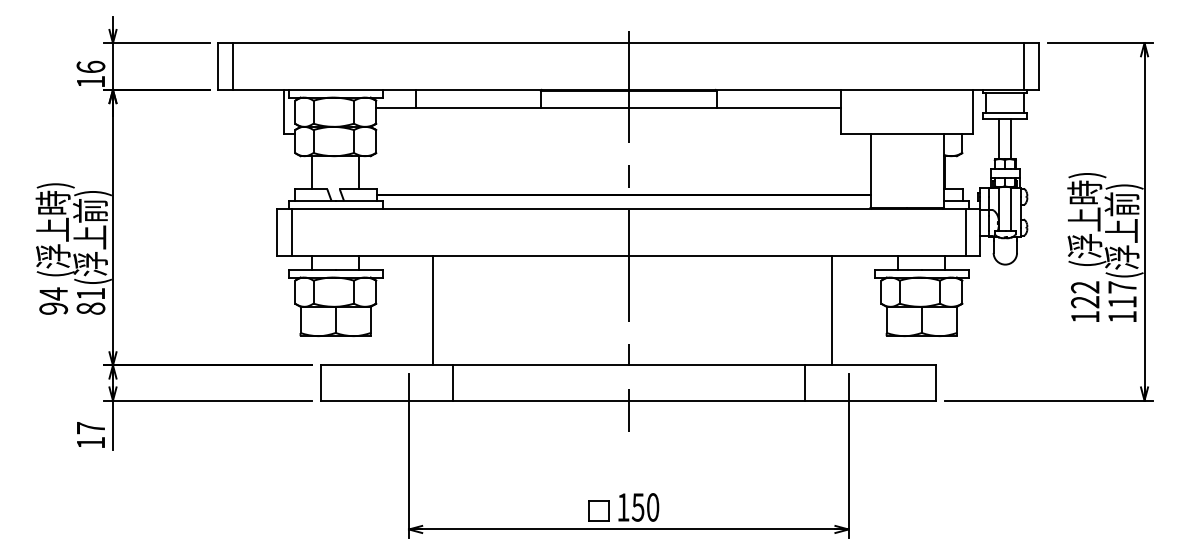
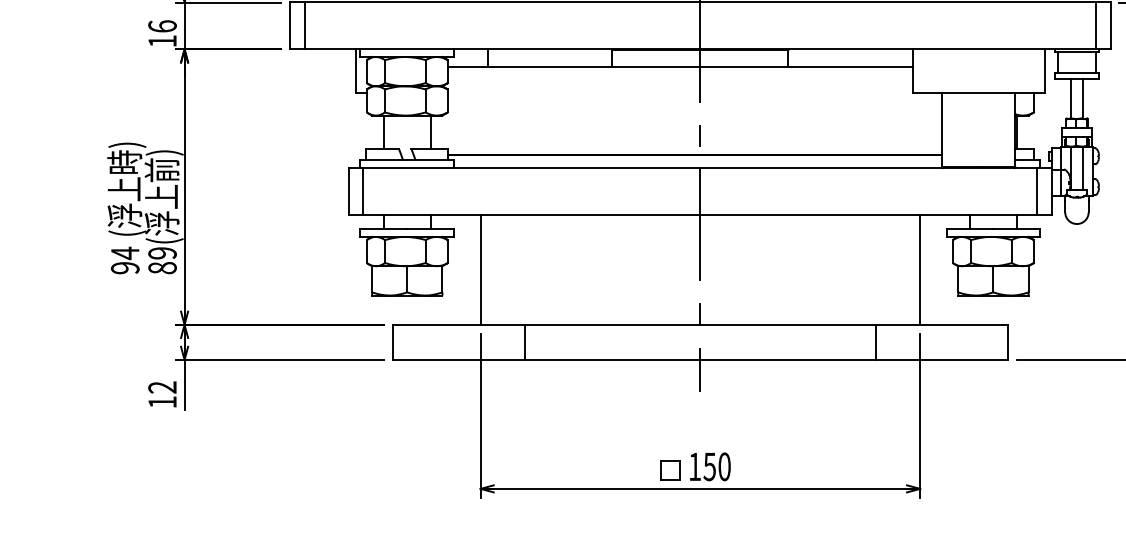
text: (90, 294) -> (162, 253), 81( -> 89(
line: (432, 310) -> (480, 269), moved
line: (831, 310) -> (920, 269), moved
text: (90, 428) -> (162, 387), 17 -> 12

